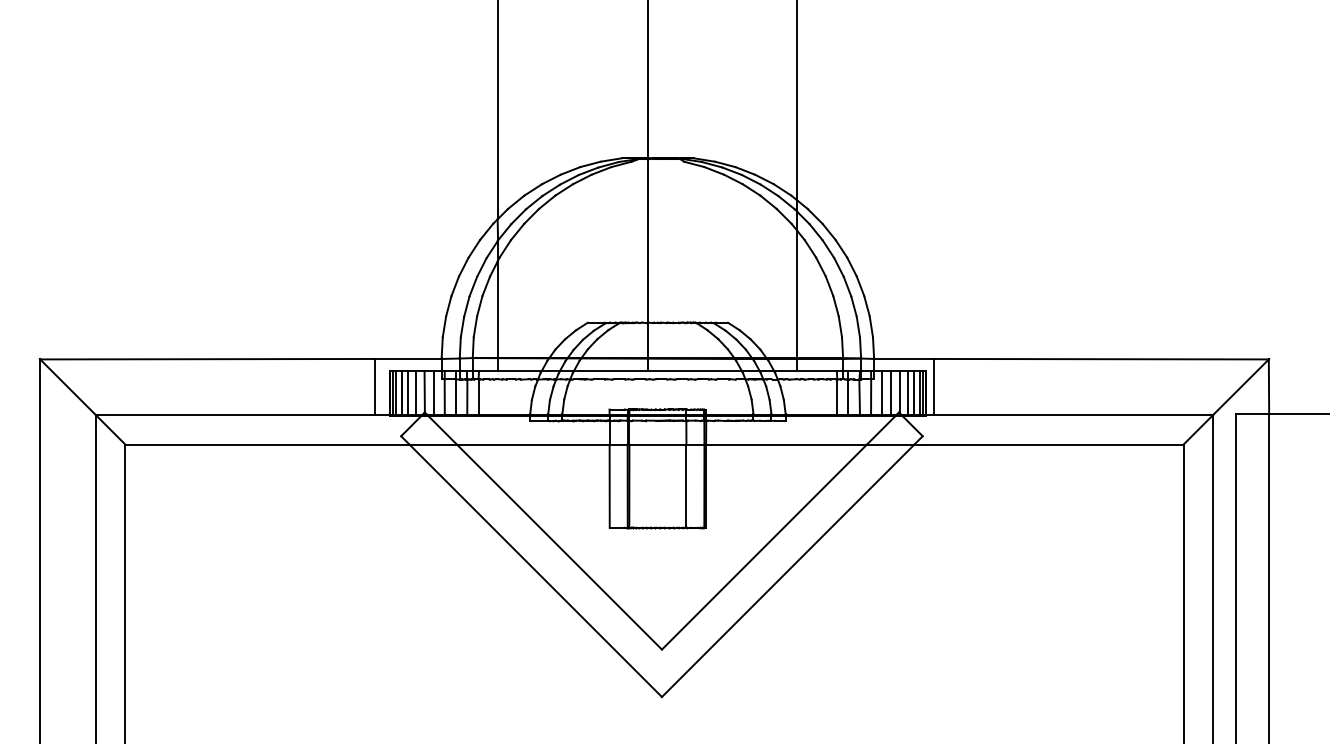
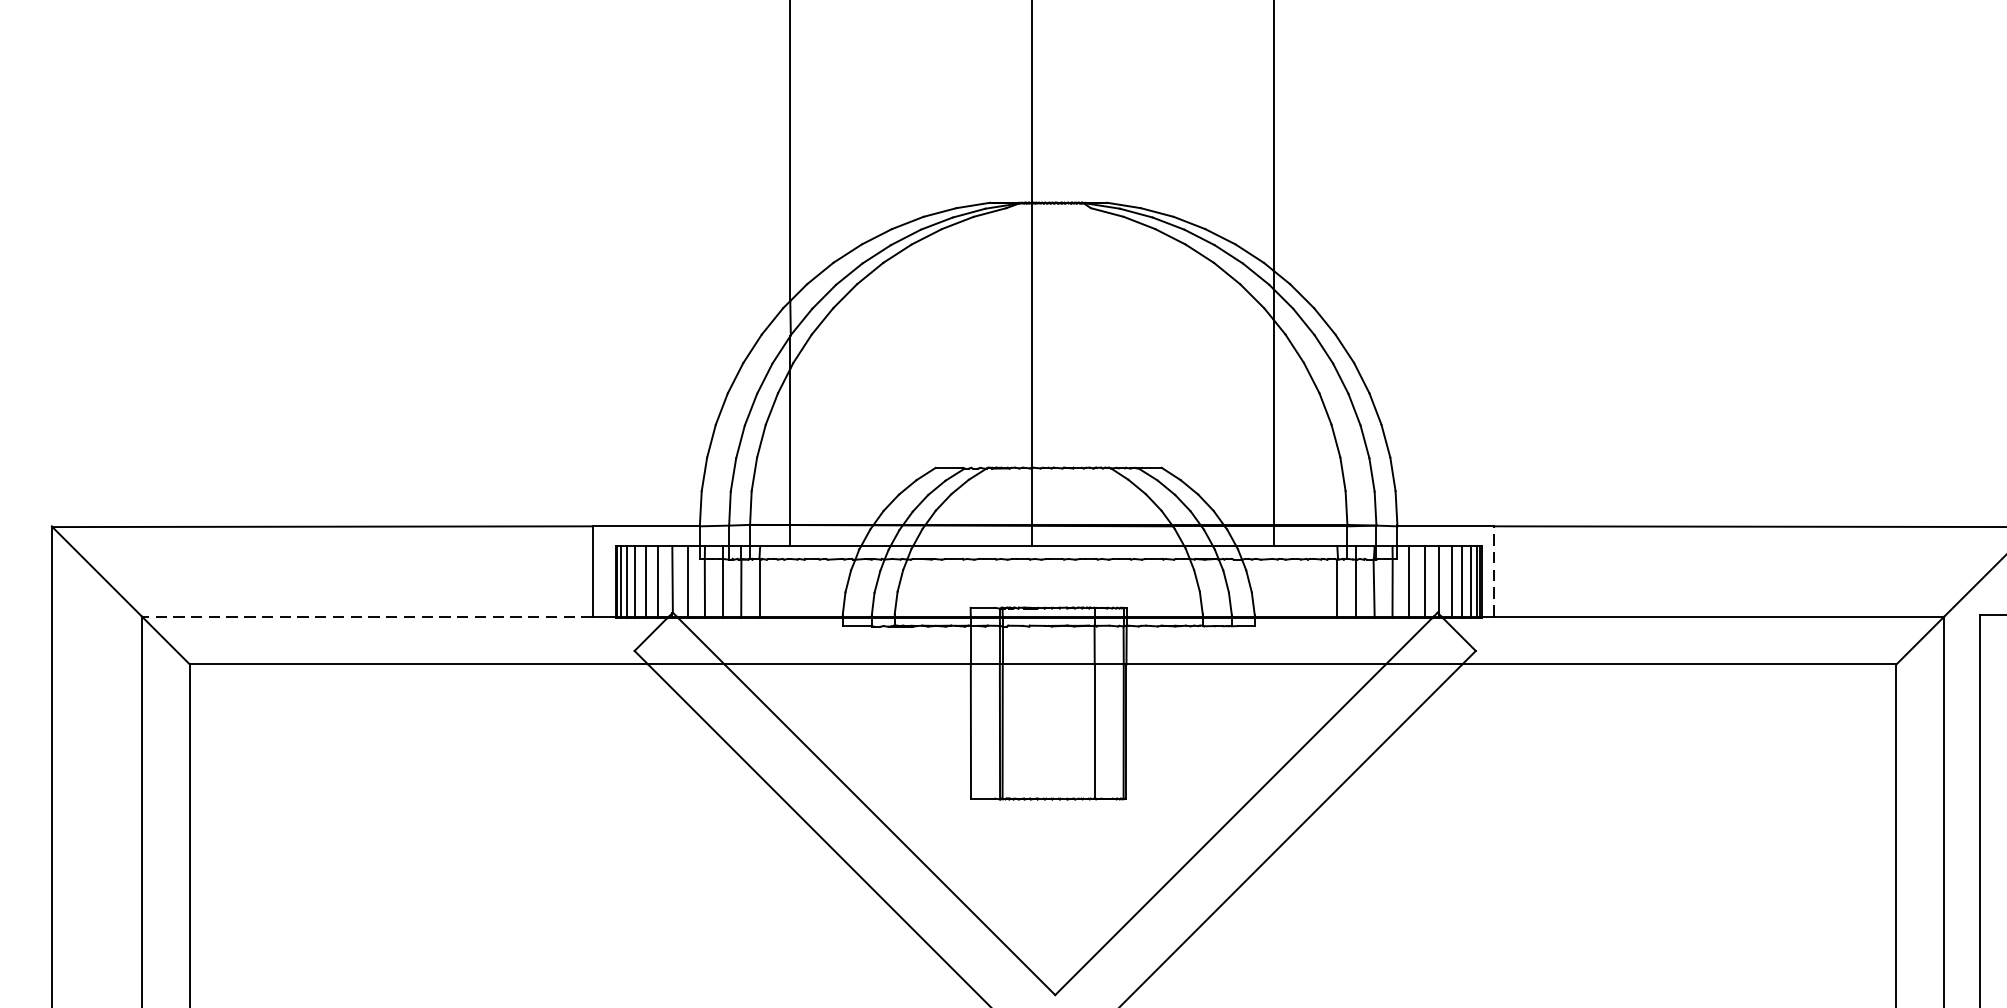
line: (933, 386) -> (1493, 570), solid -> dashed
line: (235, 414) -> (367, 615), solid -> dashed

